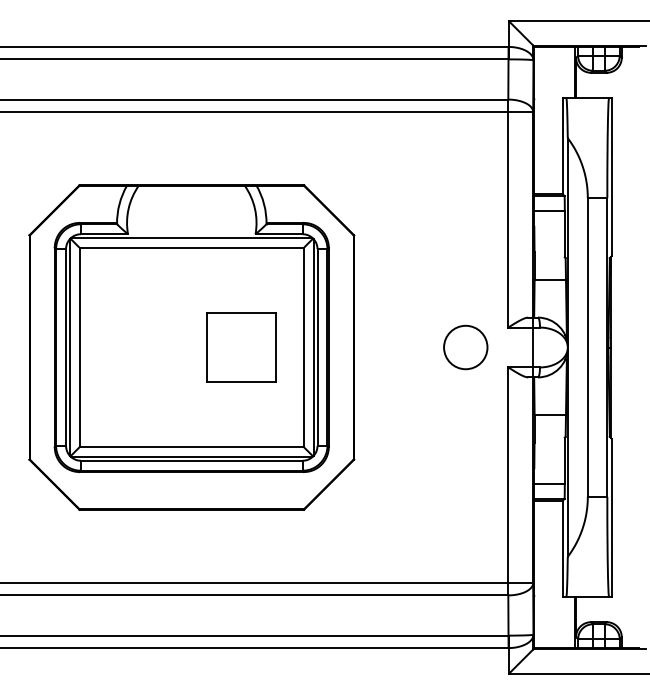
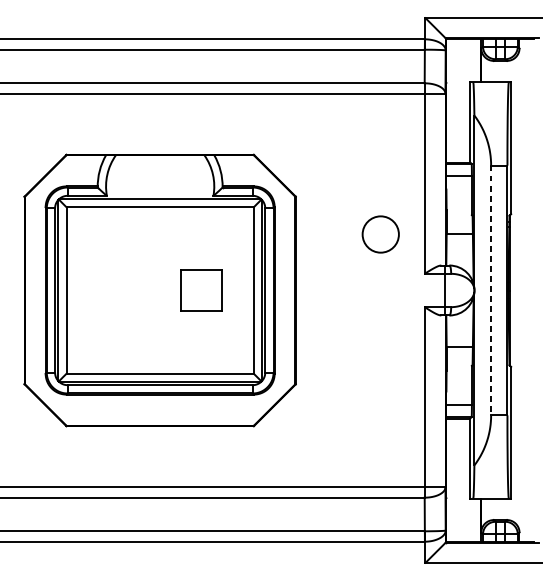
part: (241, 347) -> (201, 290), size x0.7
circle: (465, 347) -> (380, 234), moved
line: (587, 348) -> (490, 291), solid -> dashed

